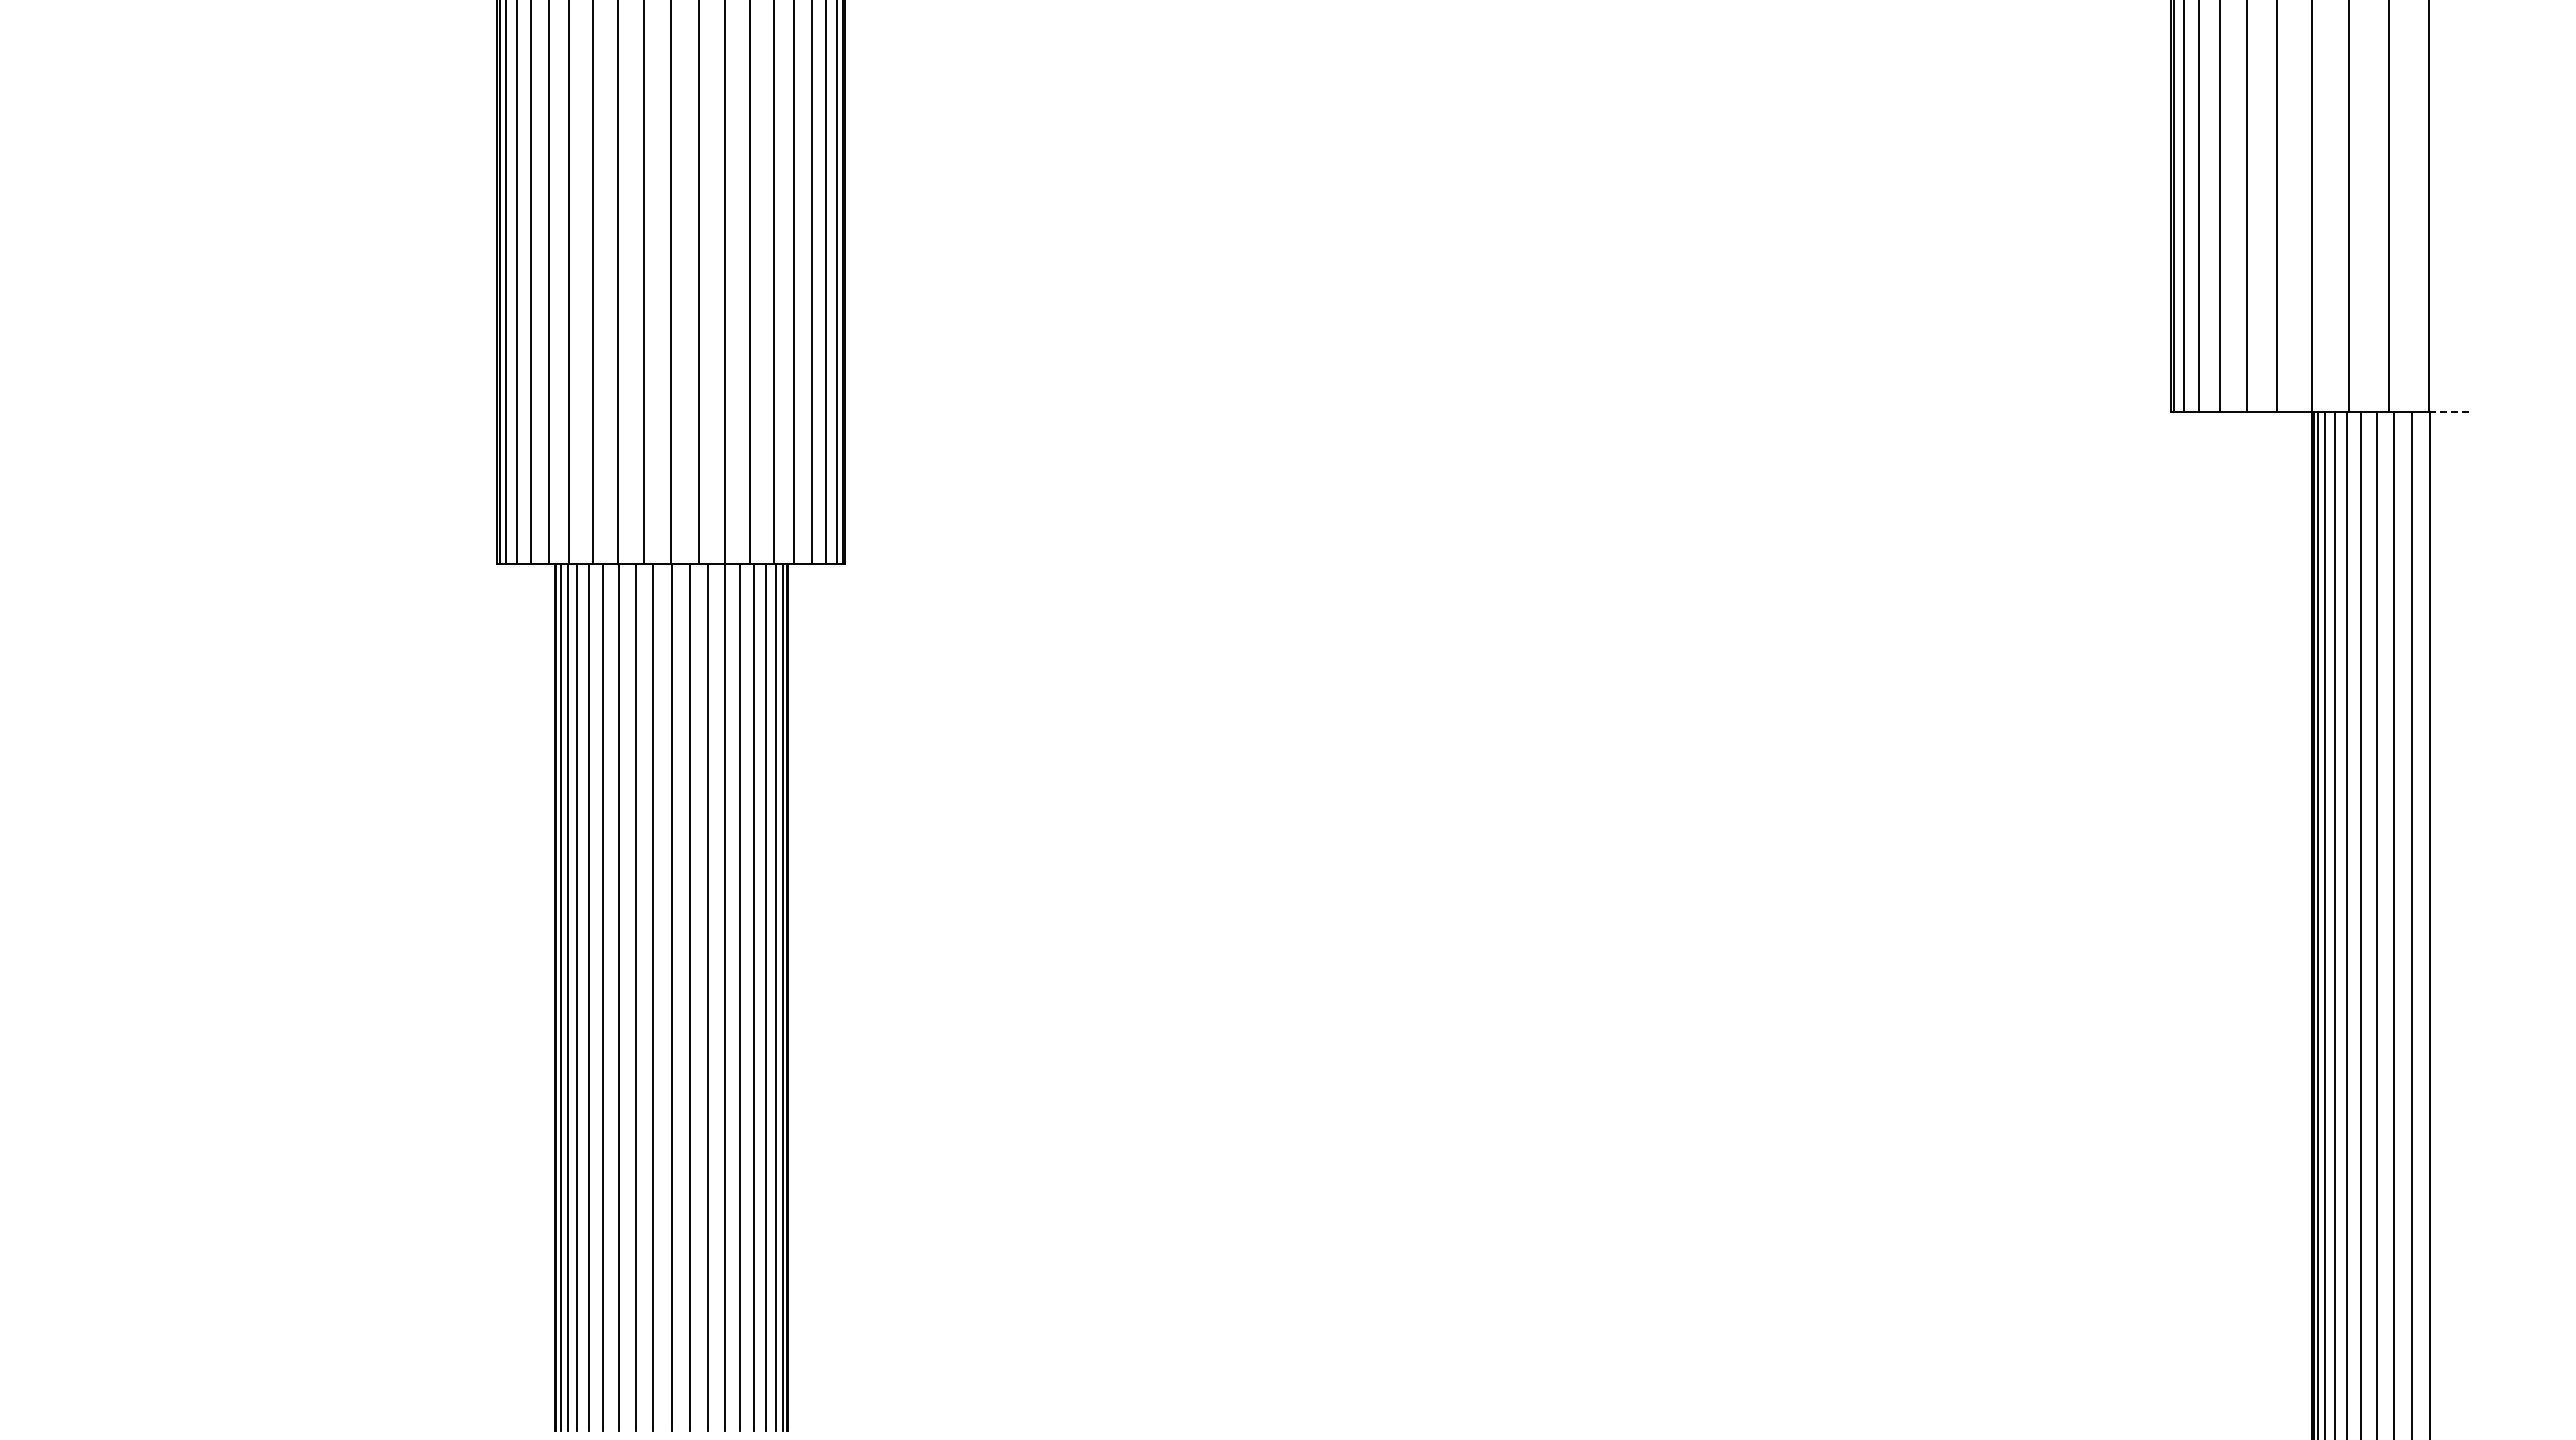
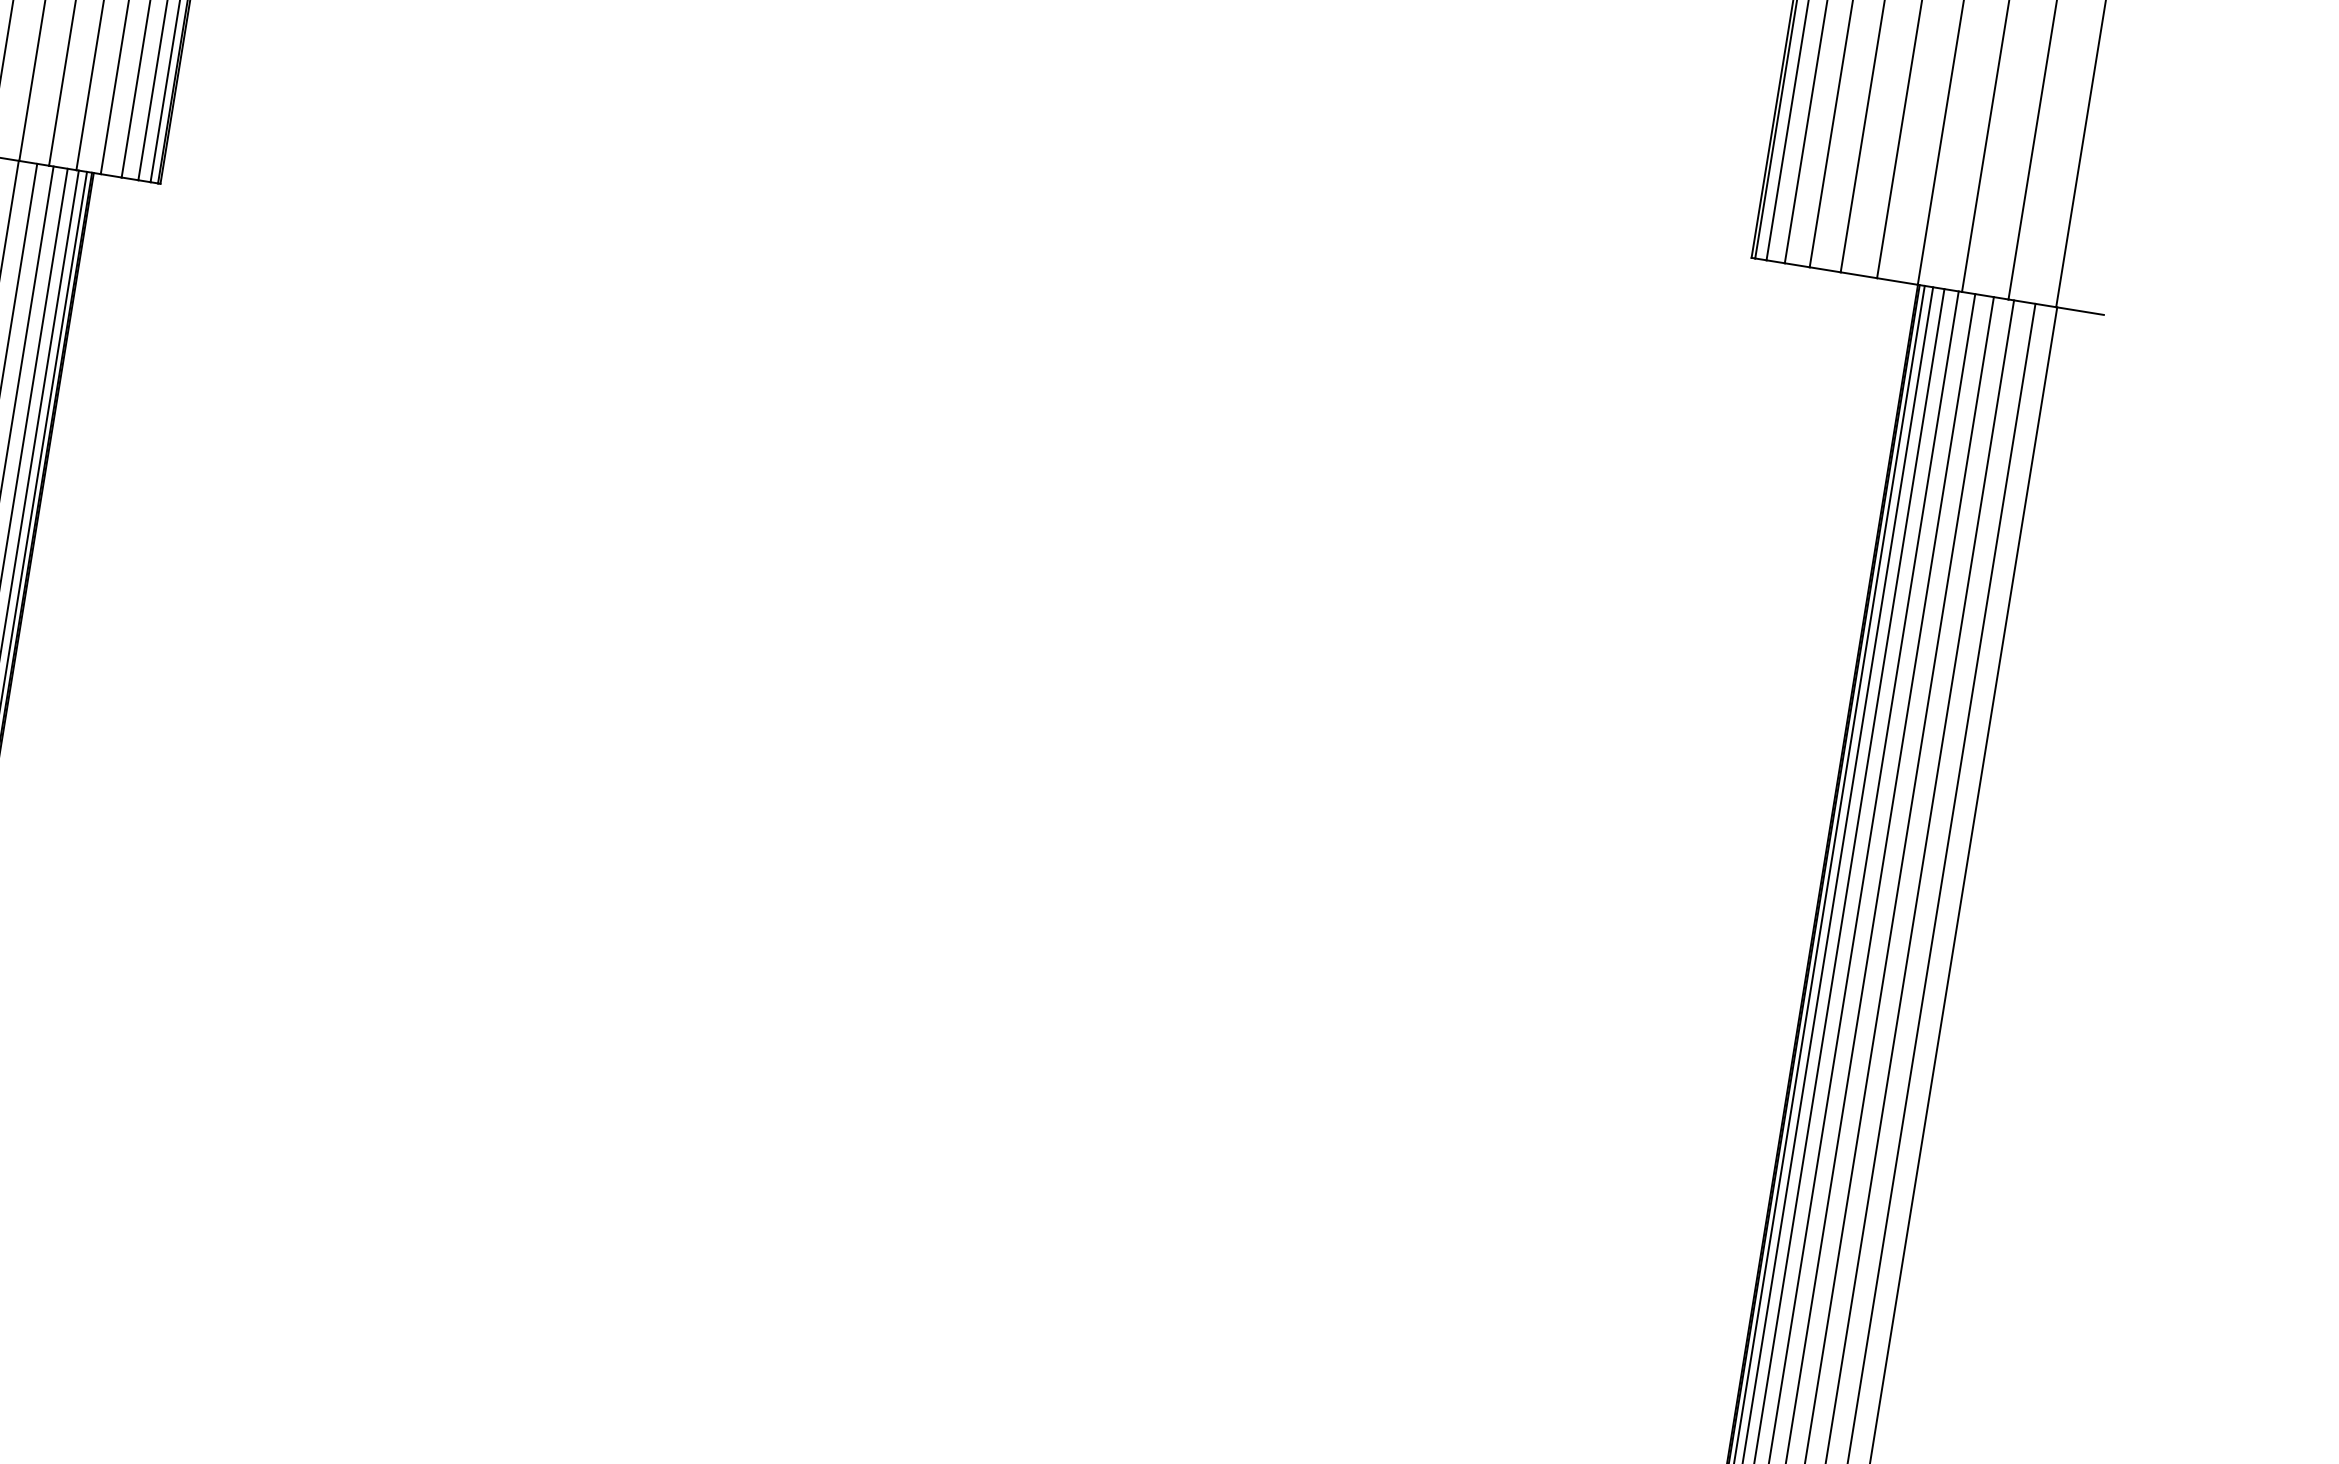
line: (2450, 411) -> (2081, 310), dashed -> solid

